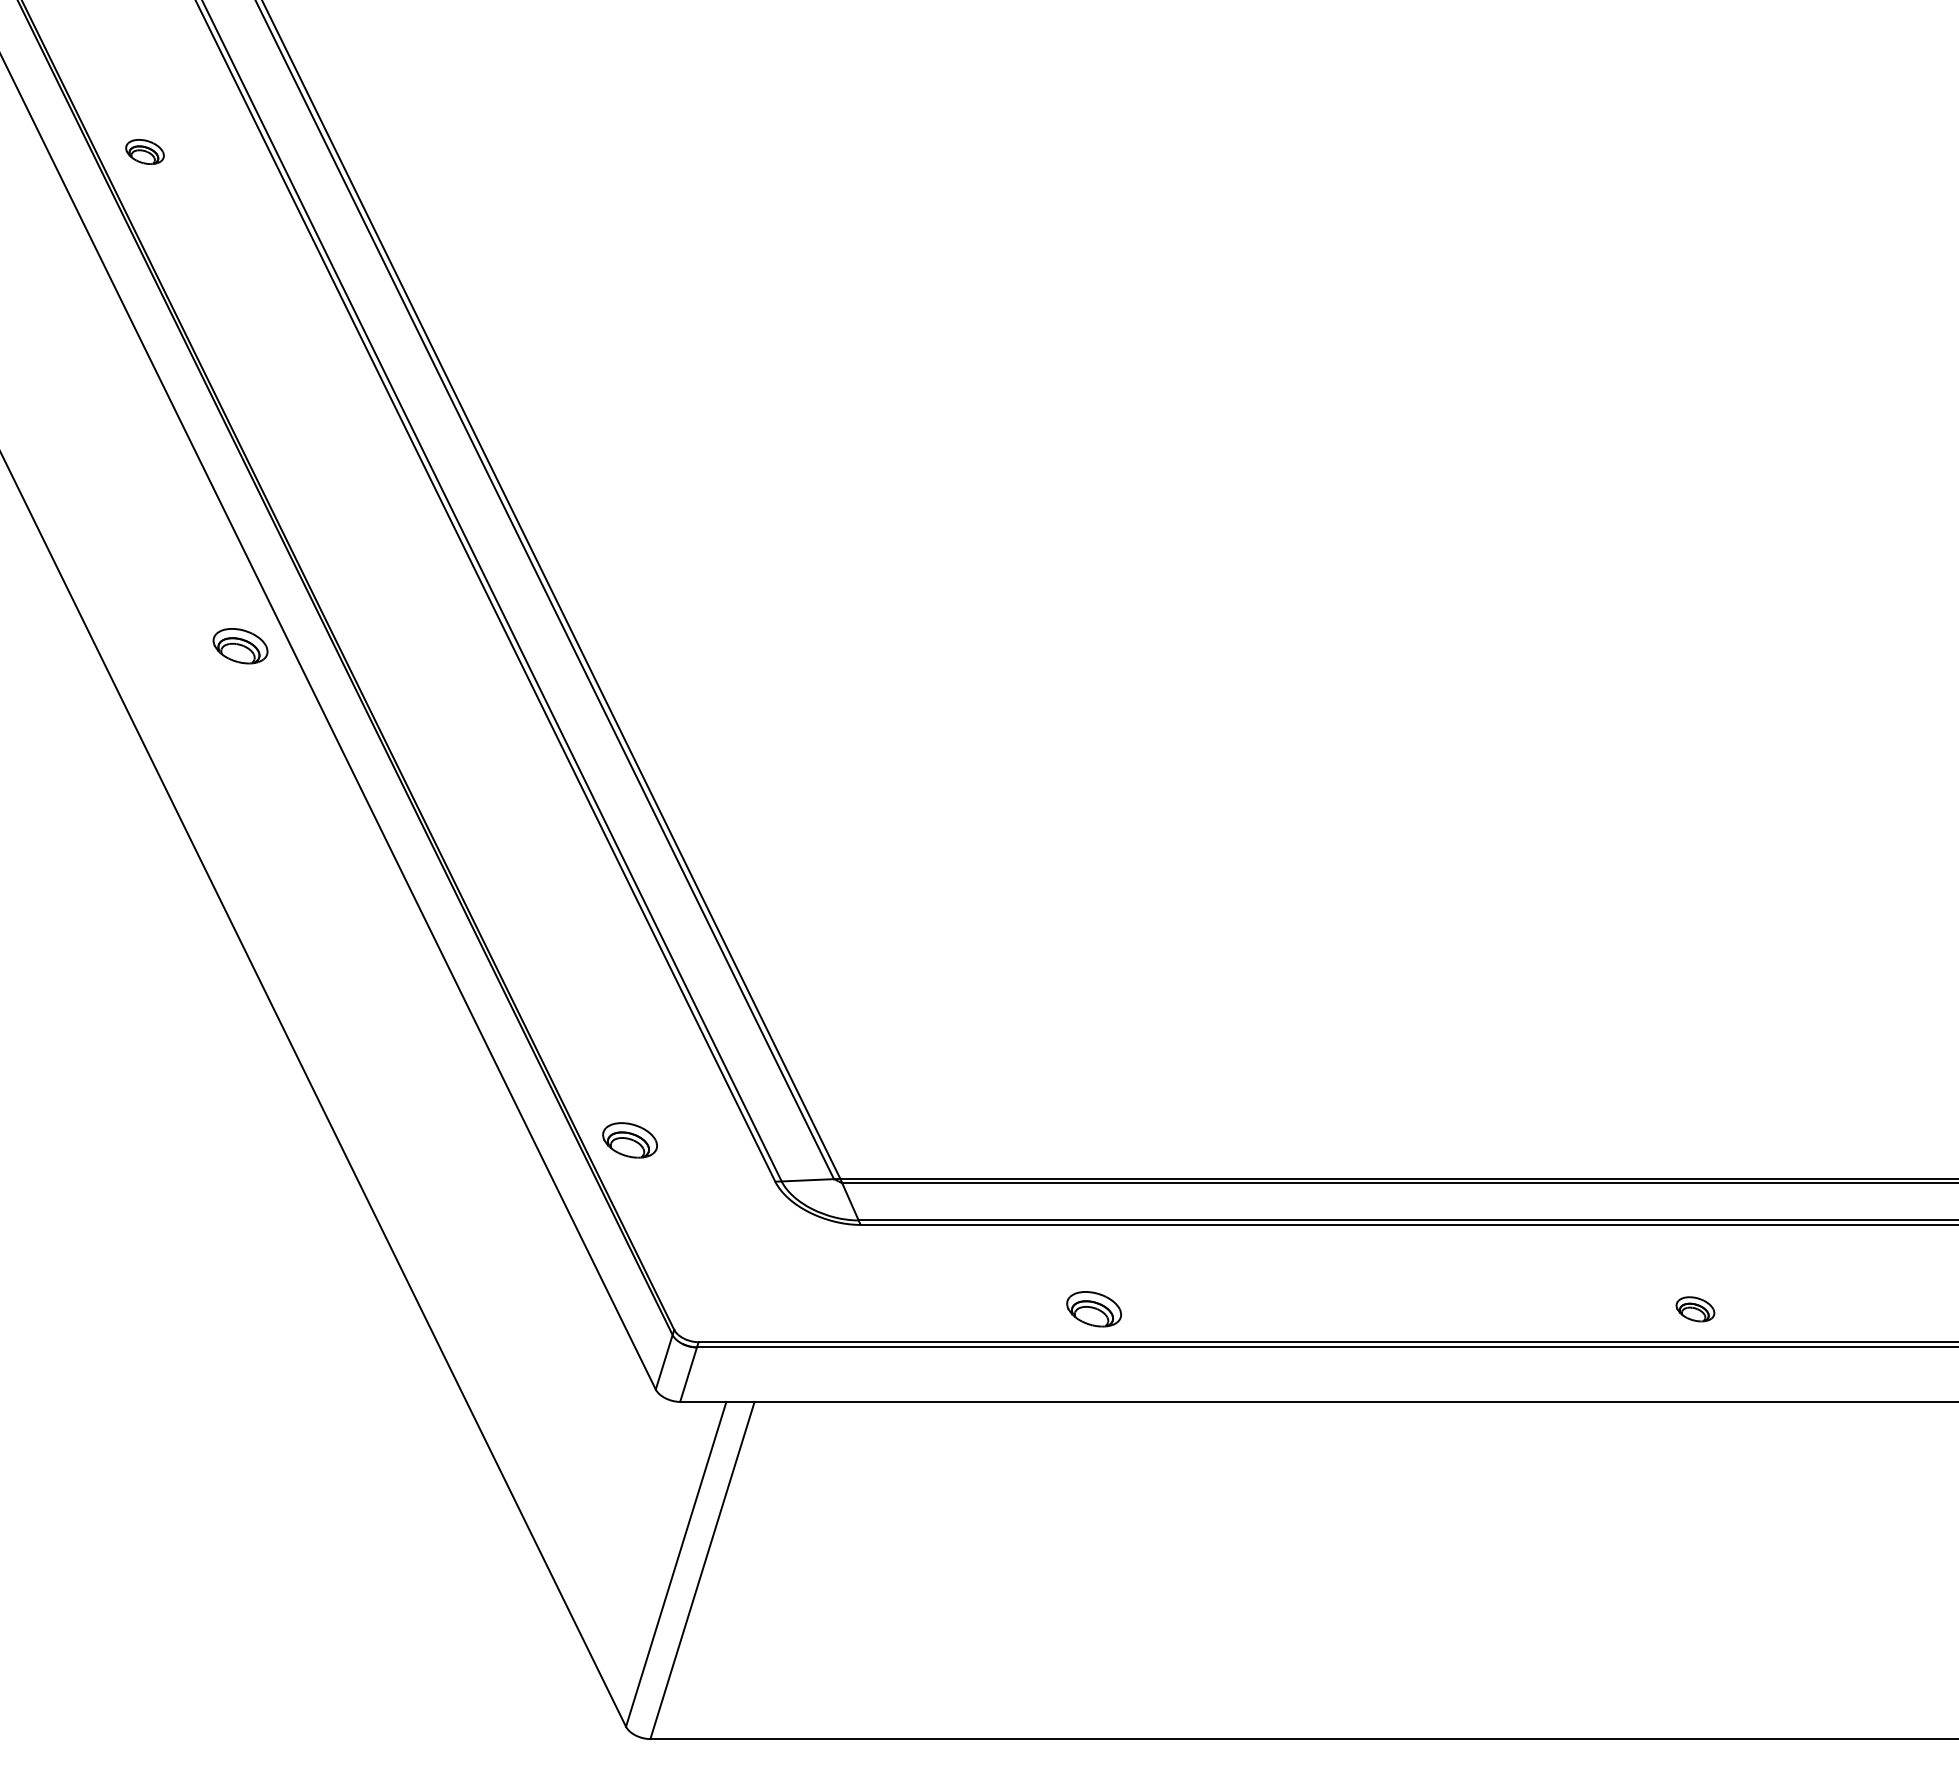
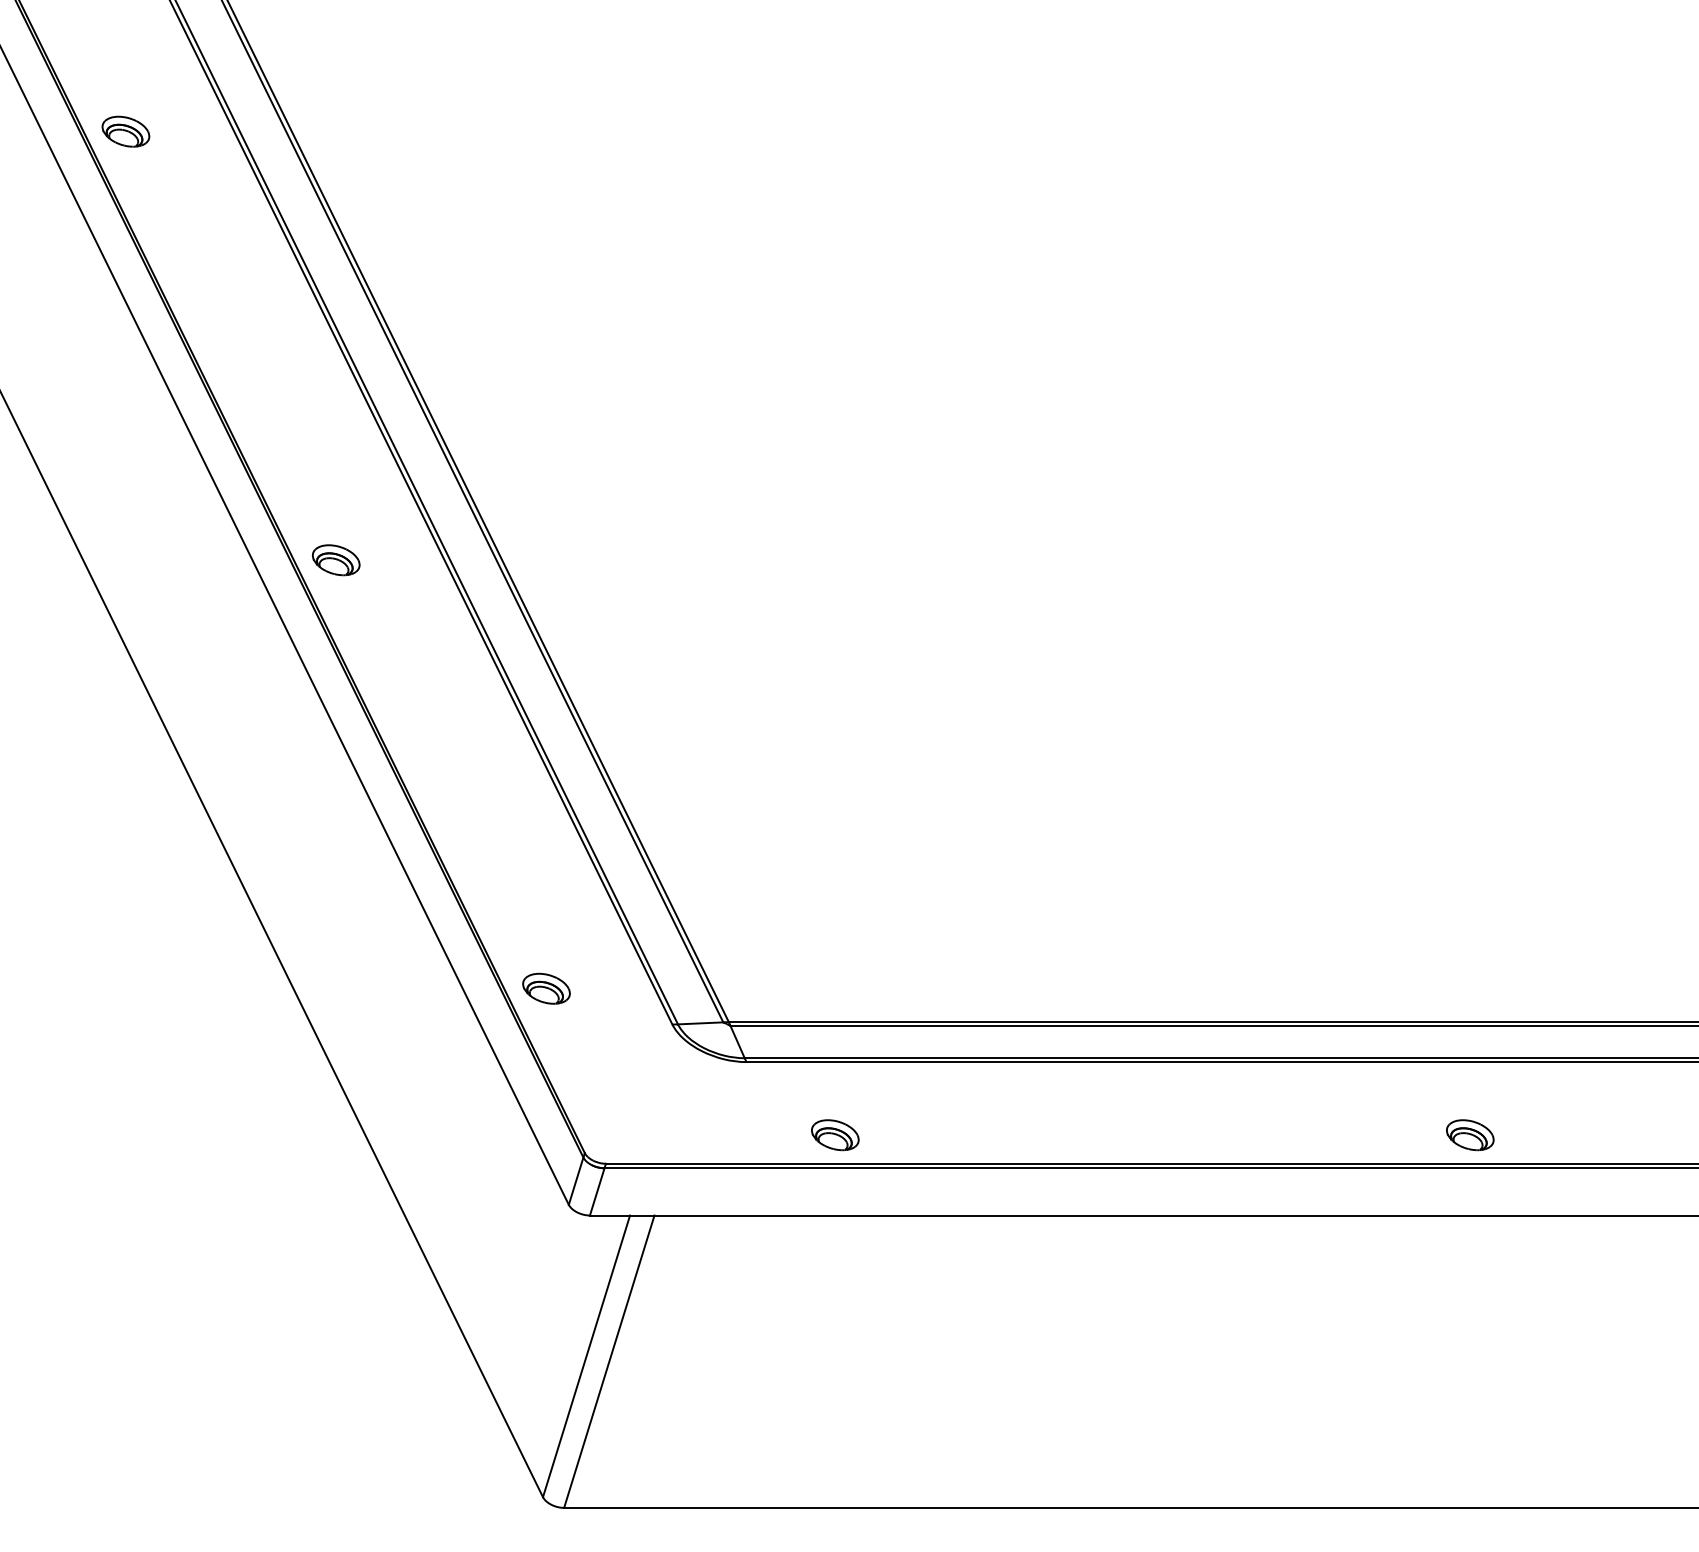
part: (144, 151) -> (125, 131), size x1.43
part: (240, 646) -> (336, 560), moved
part: (1094, 1309) -> (835, 1135), moved
part: (1695, 1309) -> (1470, 1135), size x1.43

